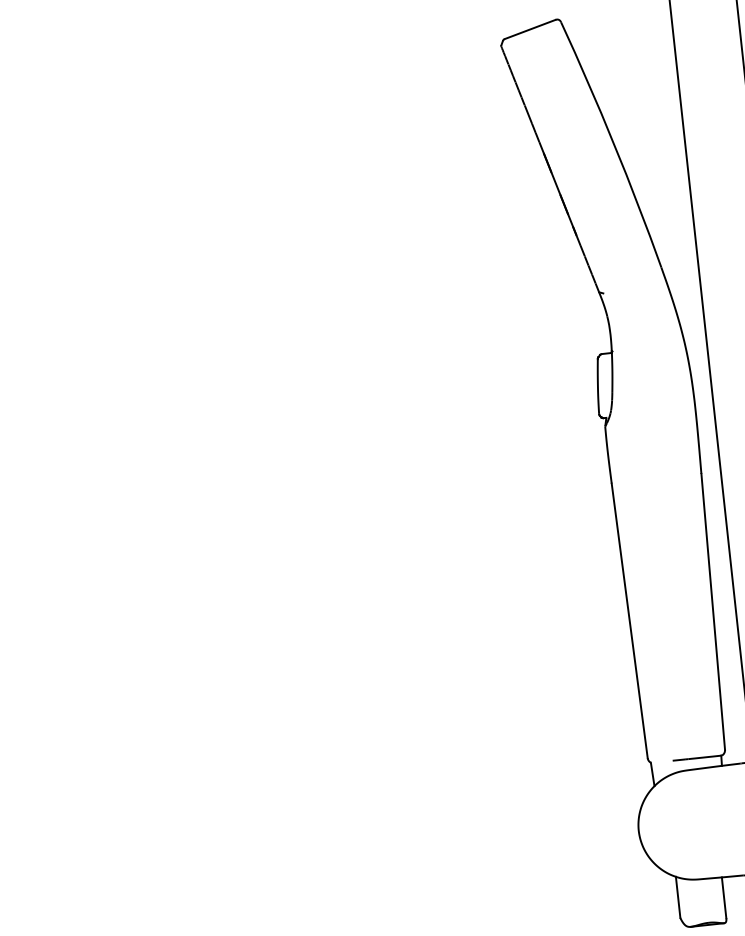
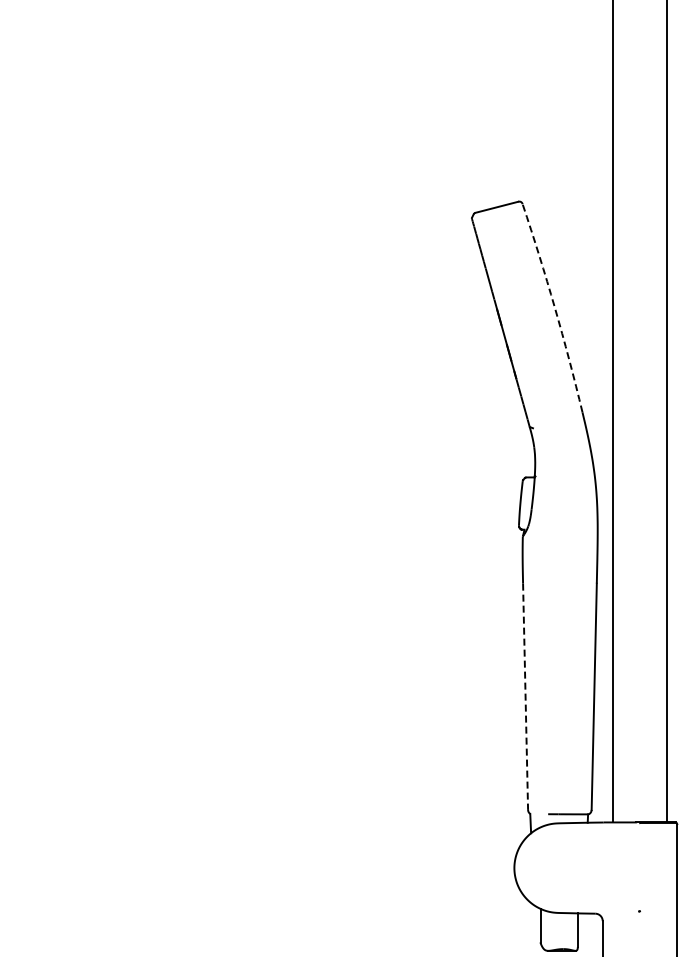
arc: (613, 143) -> (554, 307), solid -> dashed
line: (629, 621) -> (525, 697), solid -> dashed

